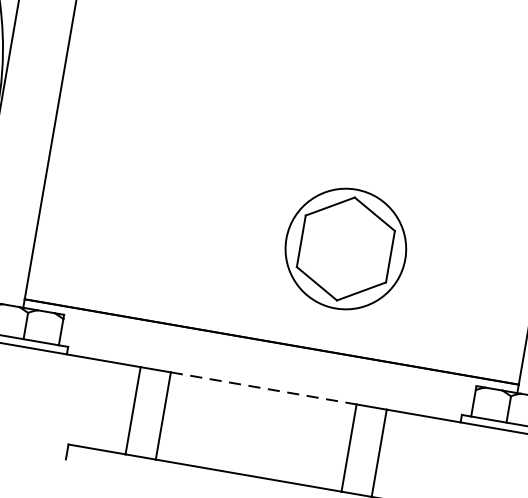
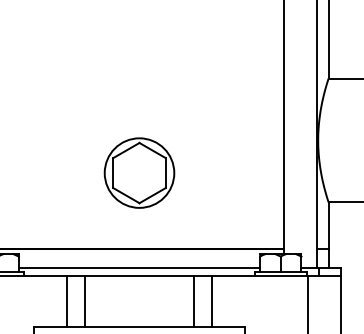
part: (346, 247) -> (139, 172), moved
line: (266, 373) -> (139, 267), added
line: (265, 388) -> (140, 276), dashed -> solid

